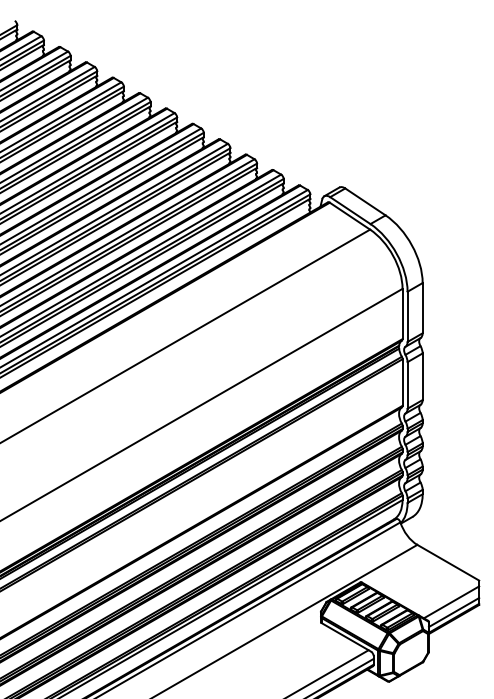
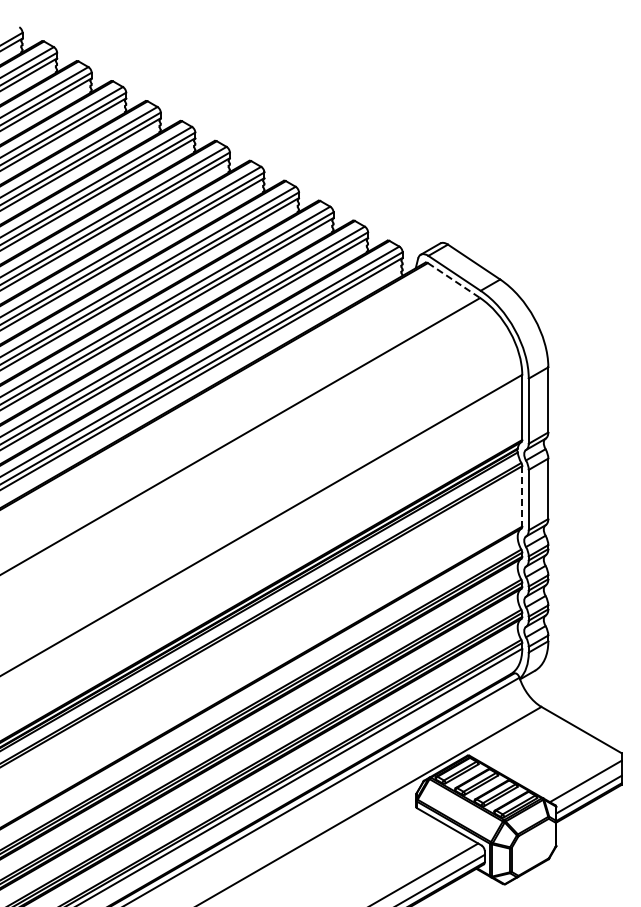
line: (350, 216) -> (454, 280), solid -> dashed
line: (402, 382) -> (522, 496), solid -> dashed

